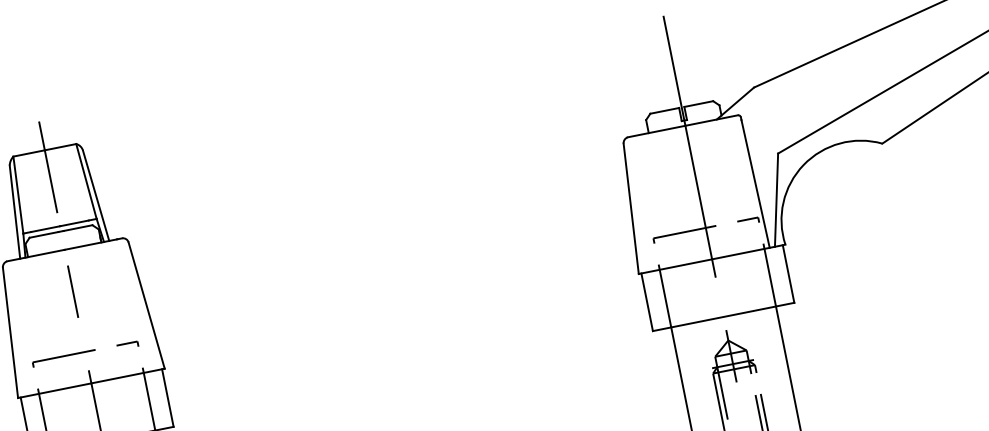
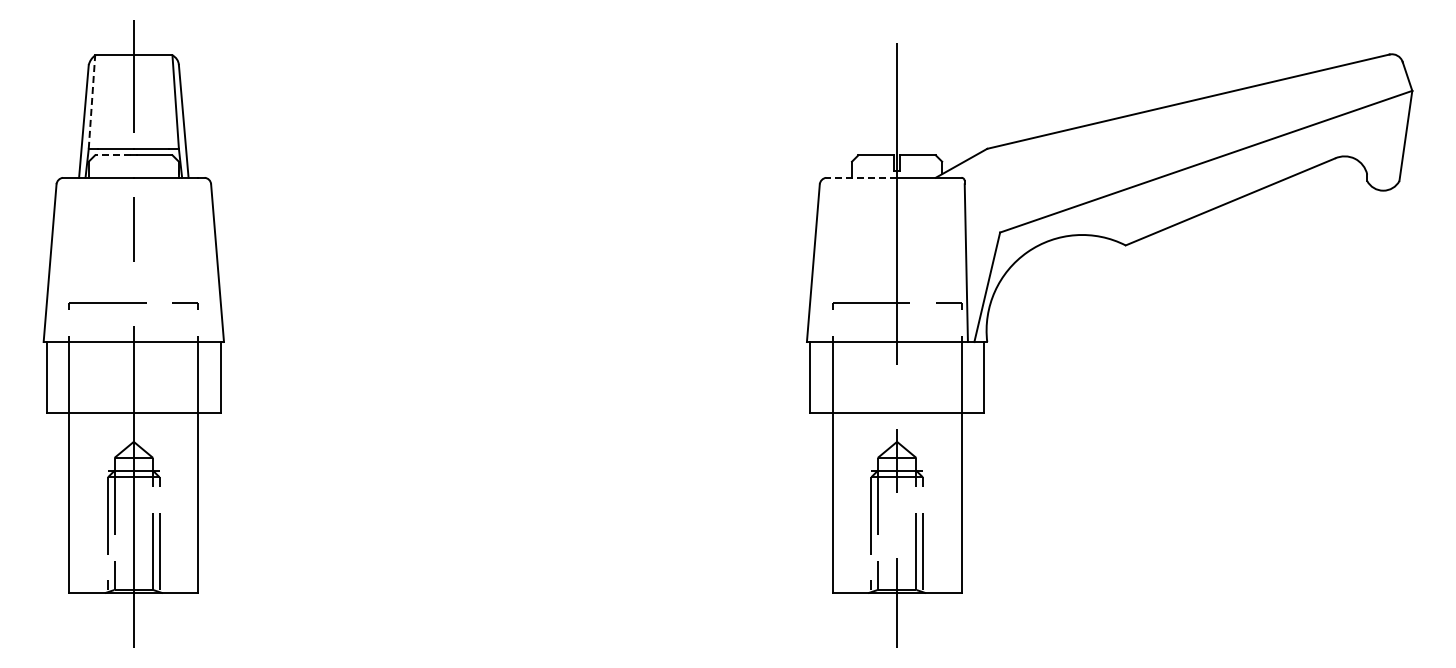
line: (656, 131) -> (861, 177), solid -> dashed
line: (18, 195) -> (91, 102), solid -> dashed
line: (43, 235) -> (112, 155), solid -> dashed

